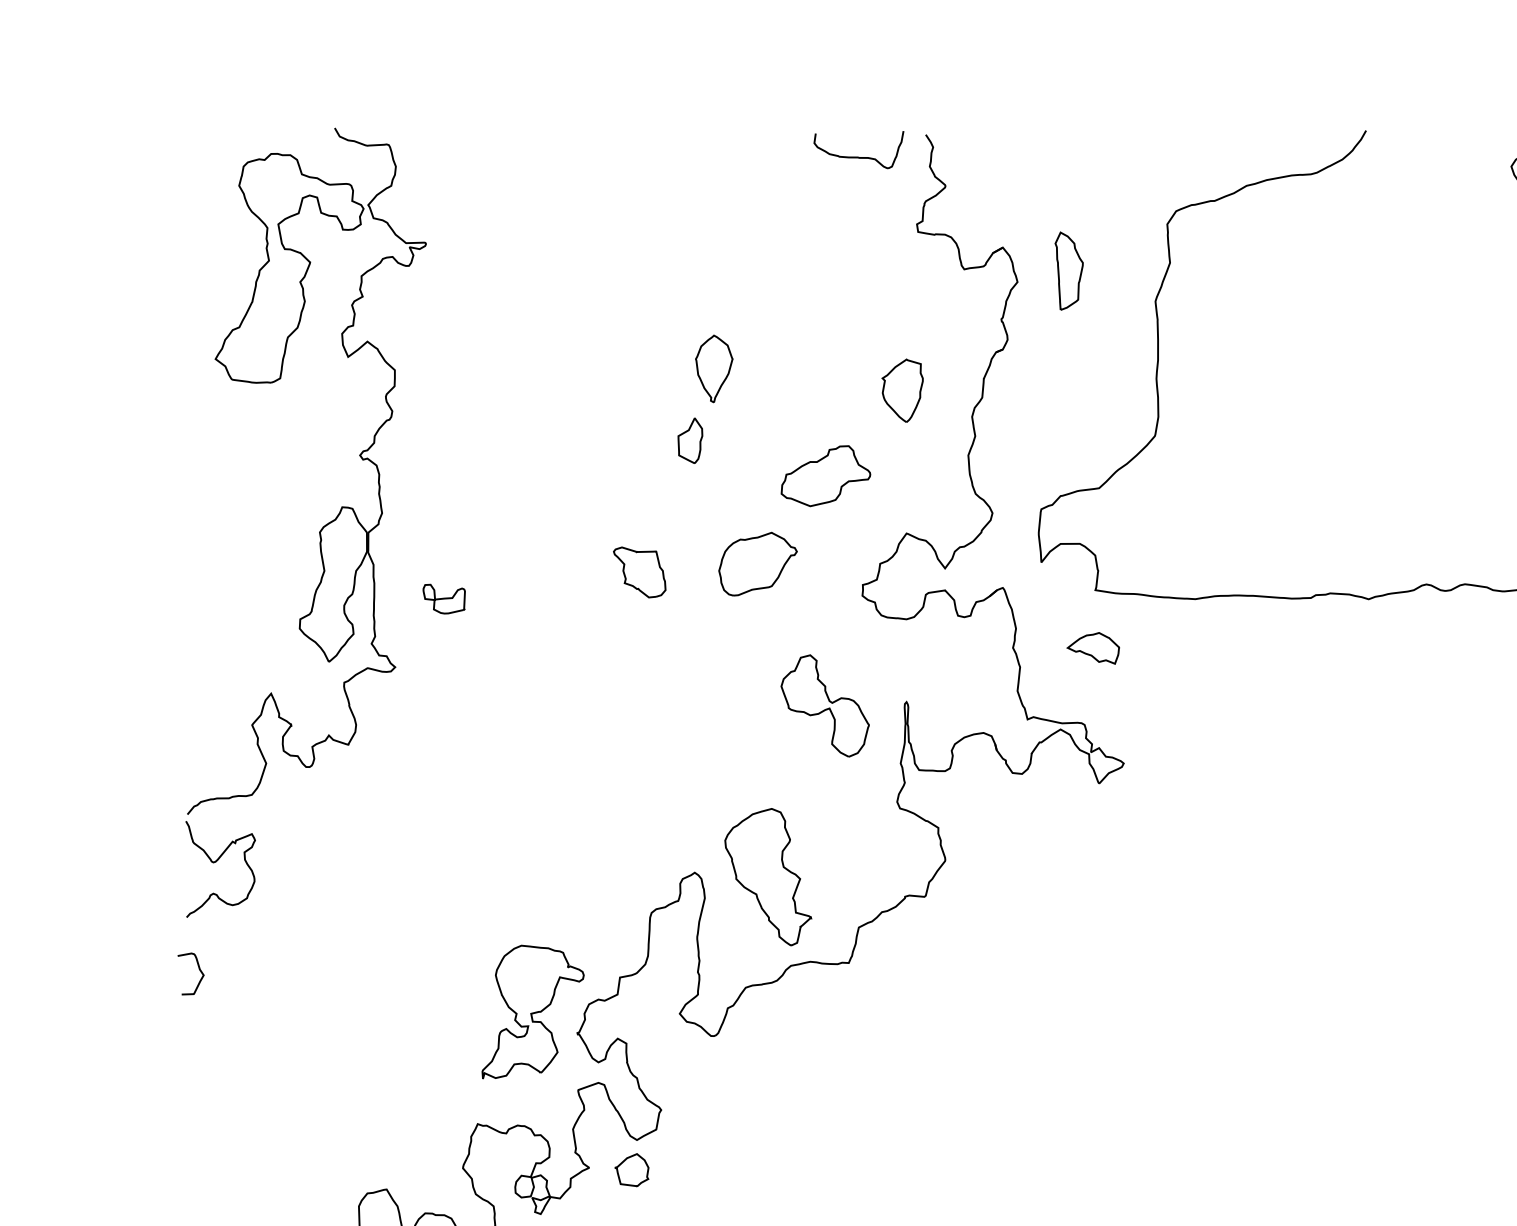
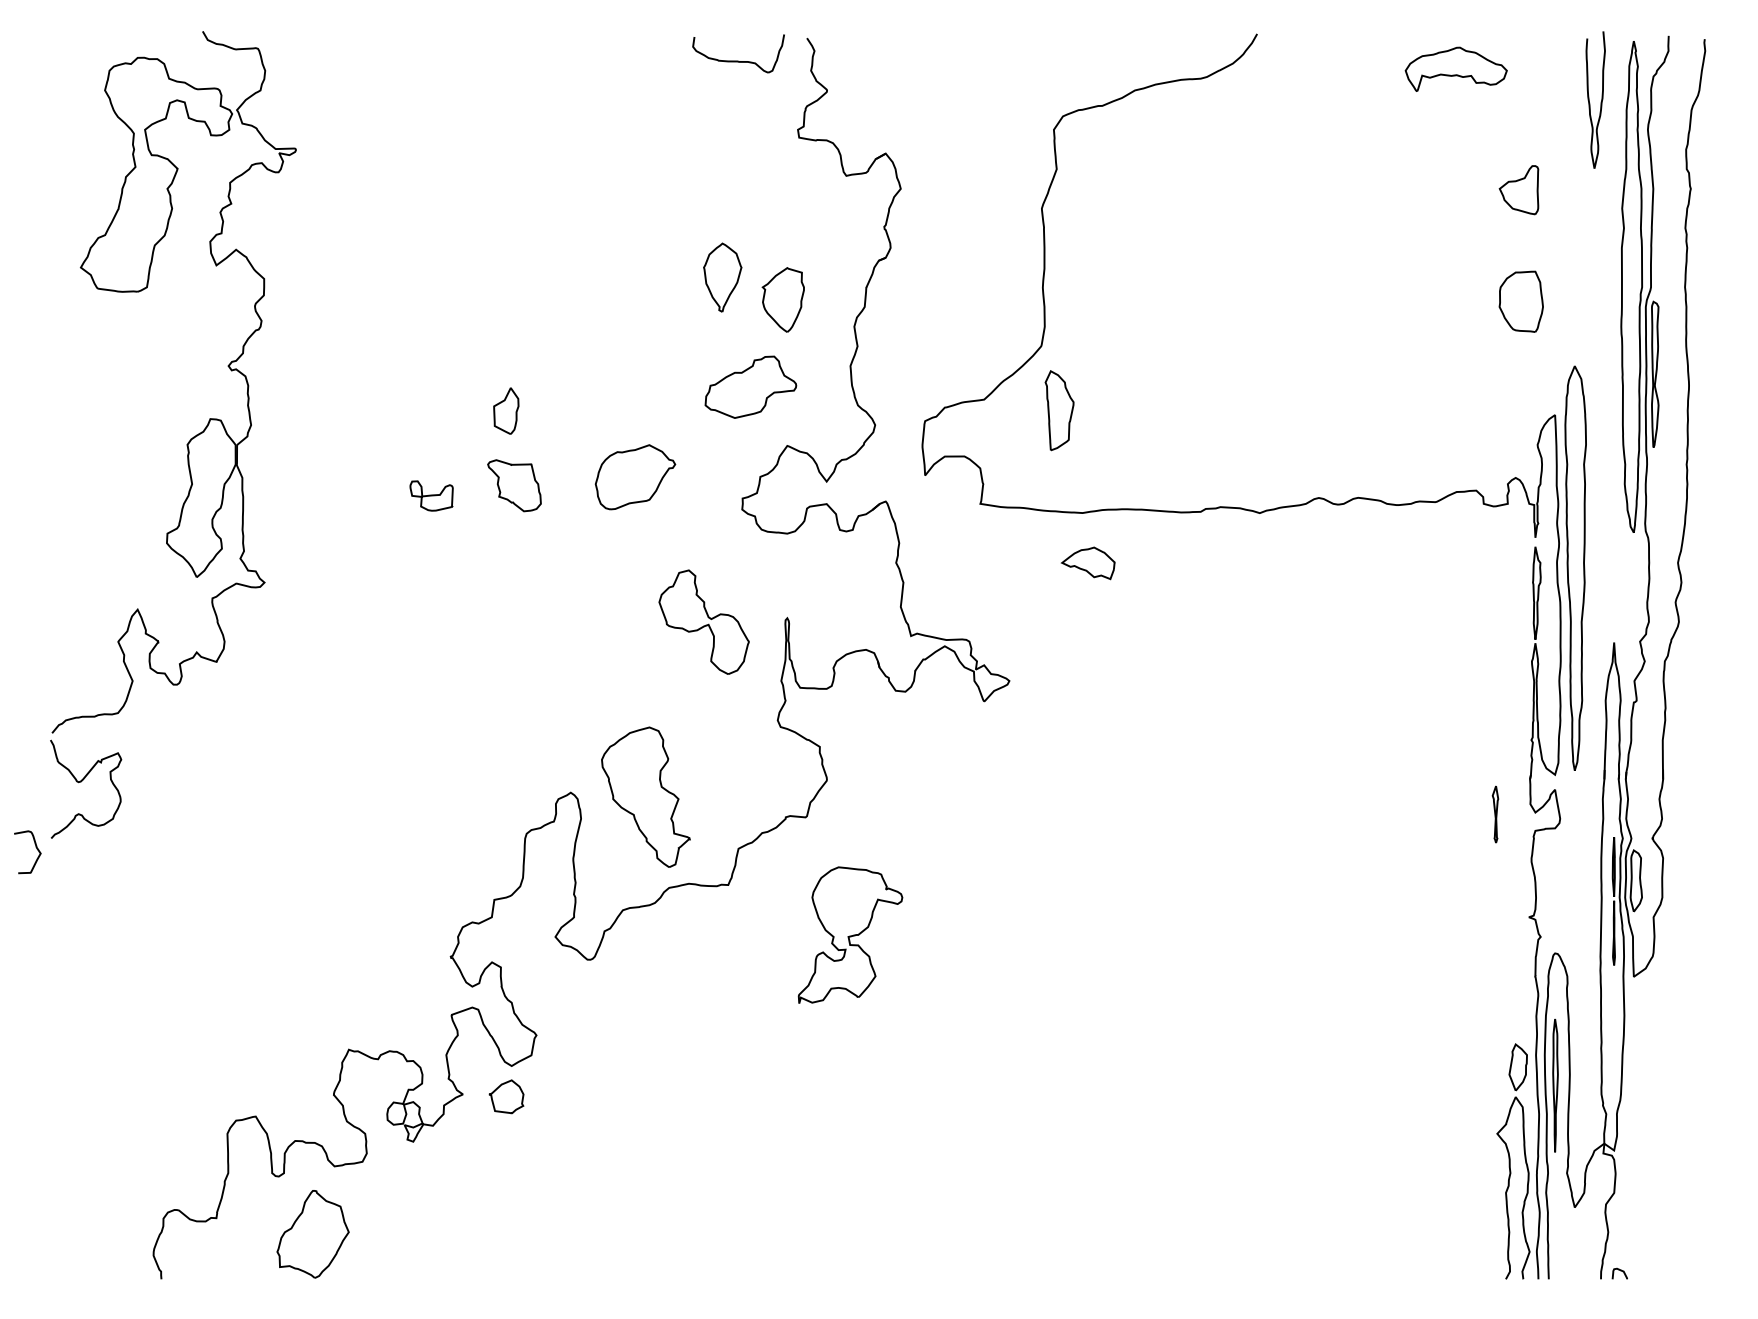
part: (1069, 270) -> (1059, 410), moved
part: (714, 368) -> (722, 277), moved
part: (690, 440) -> (506, 410), moved
part: (825, 475) -> (750, 386), moved
part: (444, 598) -> (431, 495), moved
part: (1092, 648) -> (1087, 563), moved
curve: (198, 969) -> (35, 847), moved
part: (533, 1011) -> (850, 934), moved

